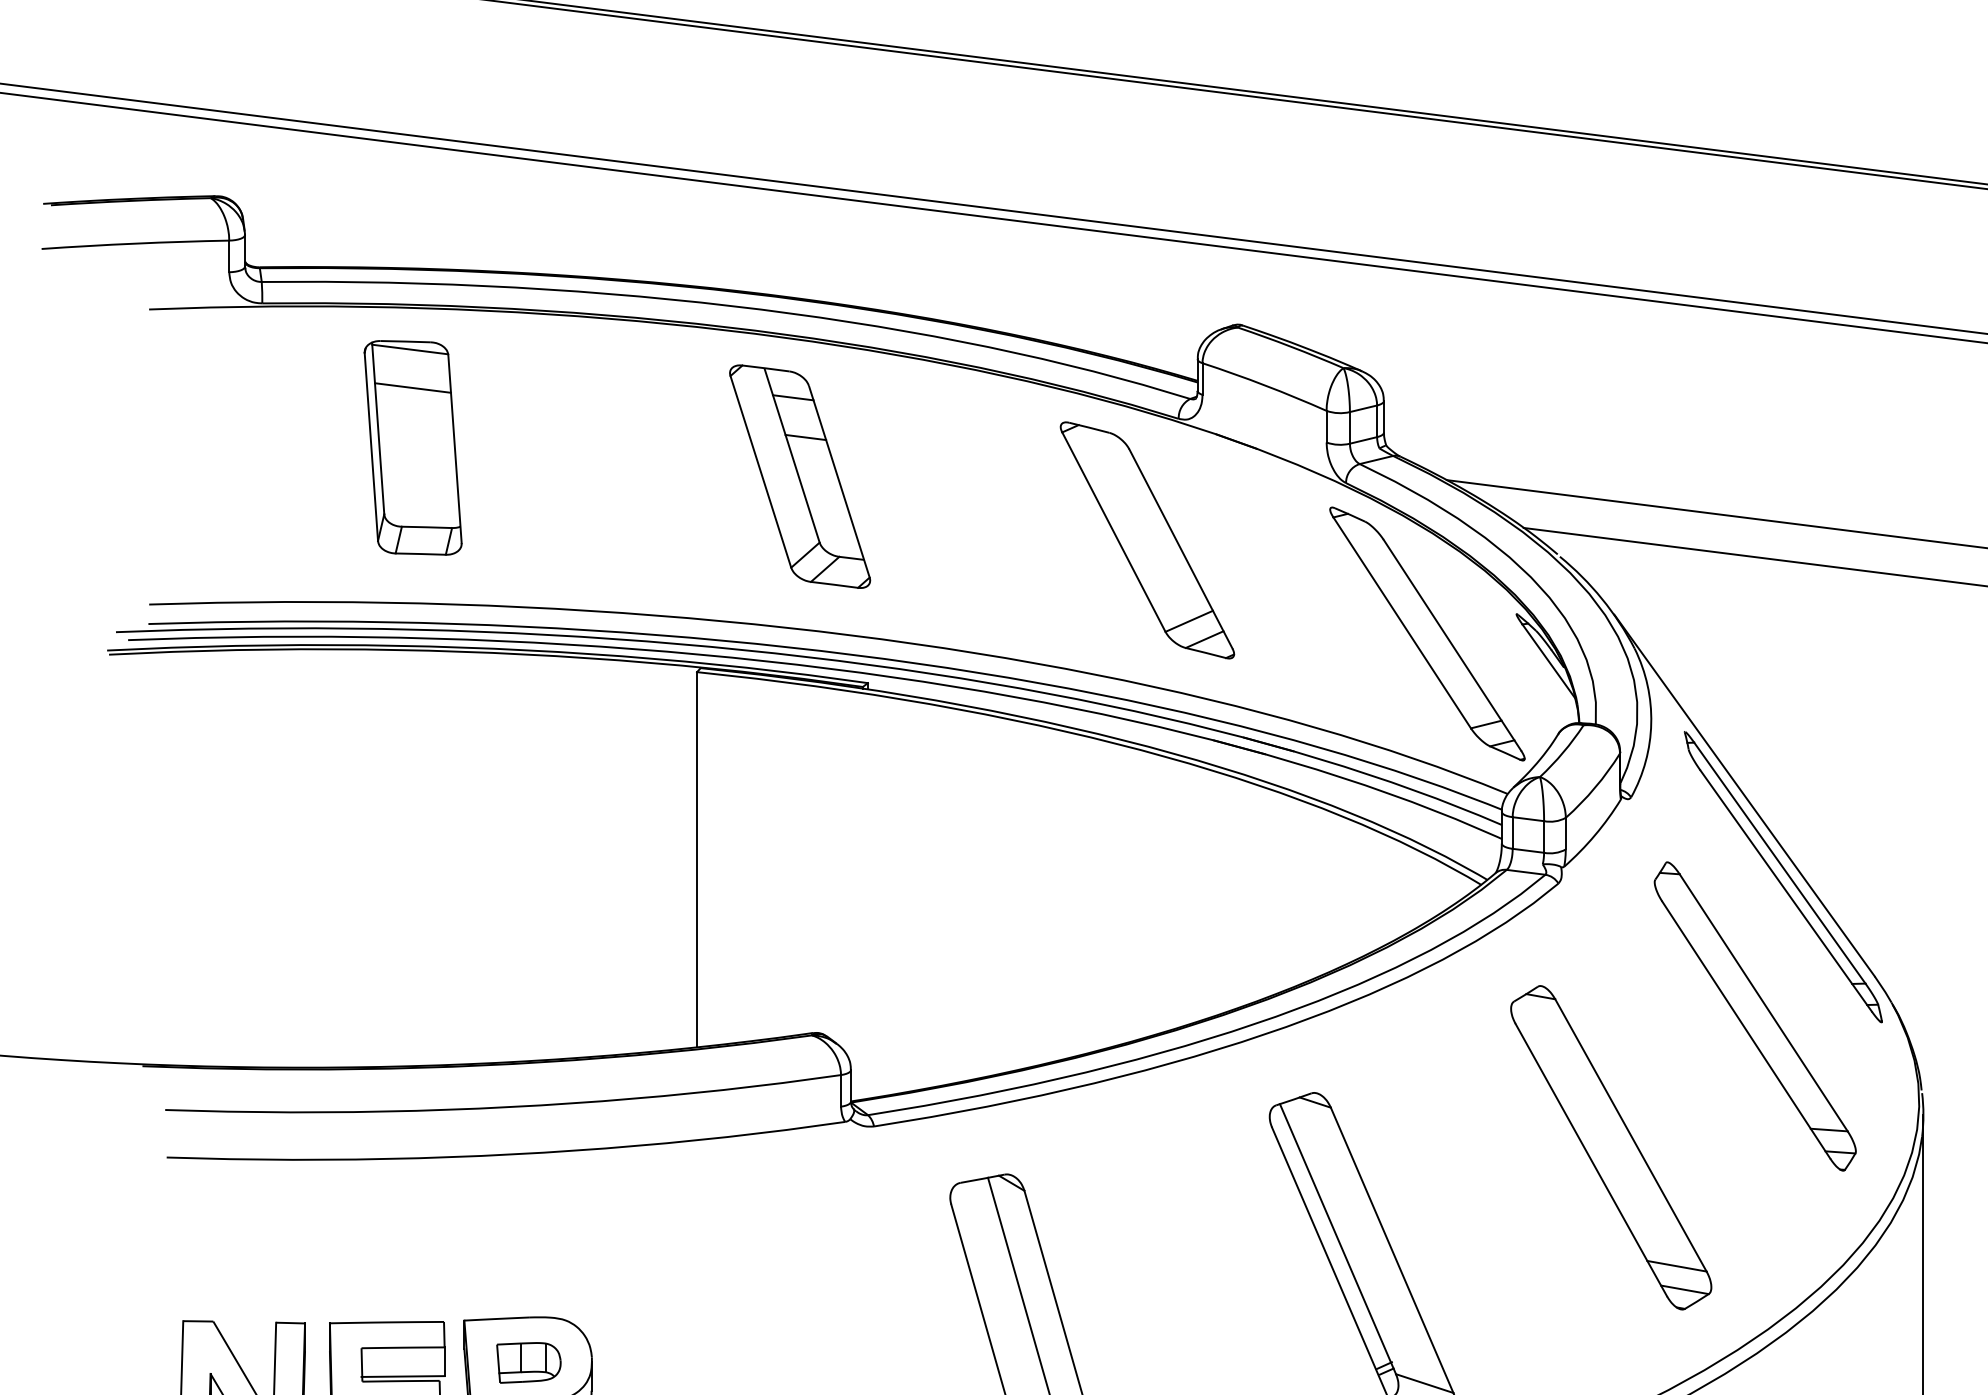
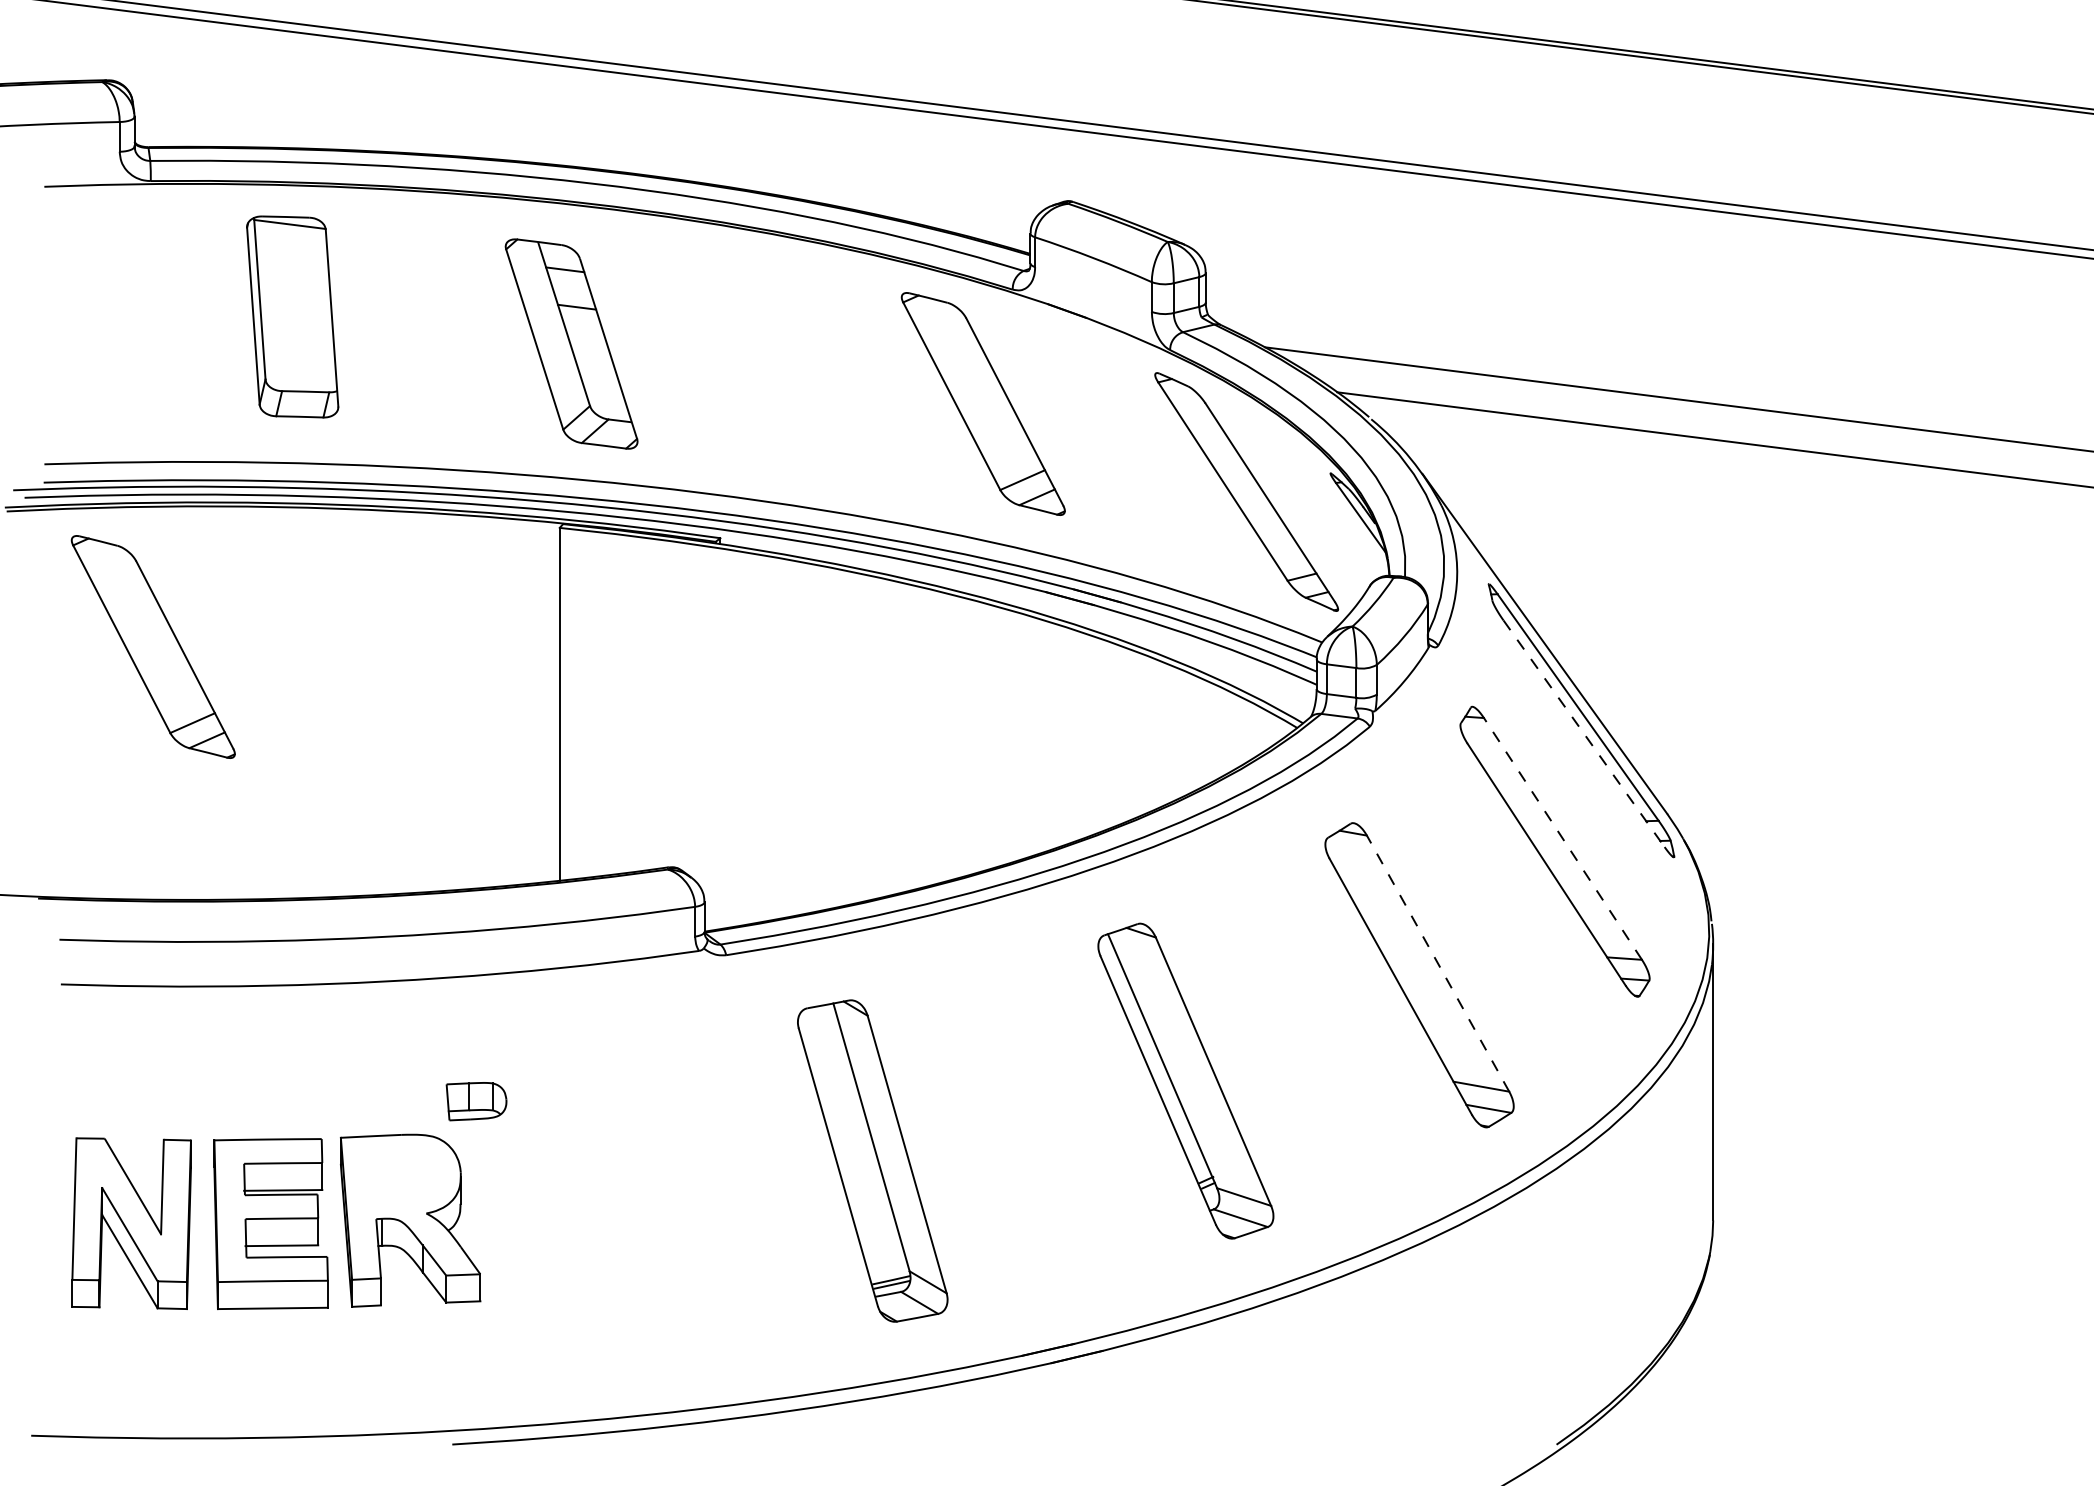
line: (412, 387) -> (292, 260), removed
part: (799, 476) -> (571, 343), moved
part: (264, 798) -> (152, 646), added
line: (1786, 891) -> (1584, 734), solid -> dashed
line: (1763, 1002) -> (1562, 838), solid -> dashed
line: (1630, 1135) -> (1437, 963), solid -> dashed
part: (528, 1362) -> (476, 1101), moved

